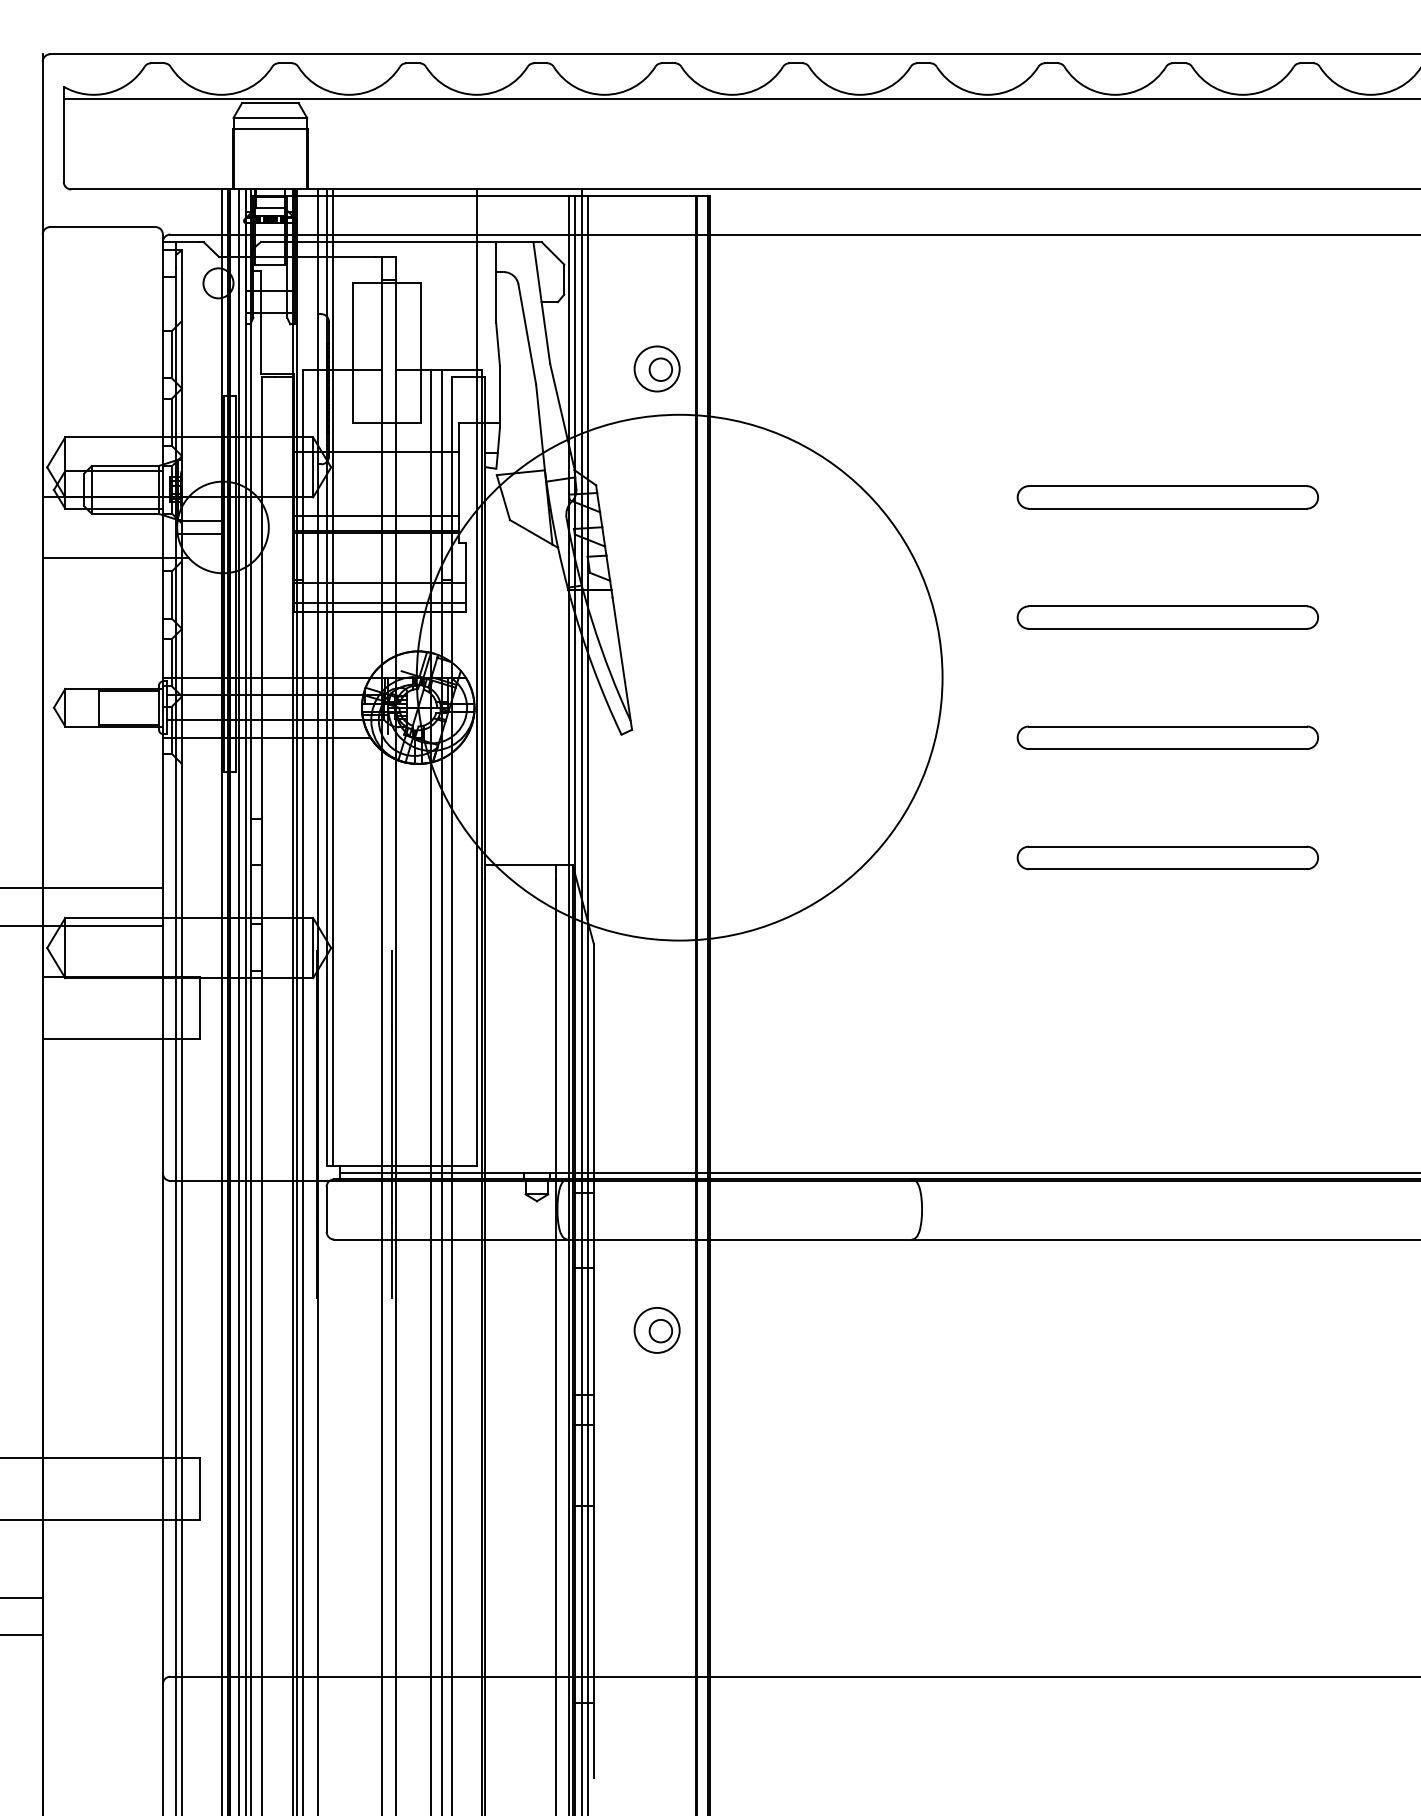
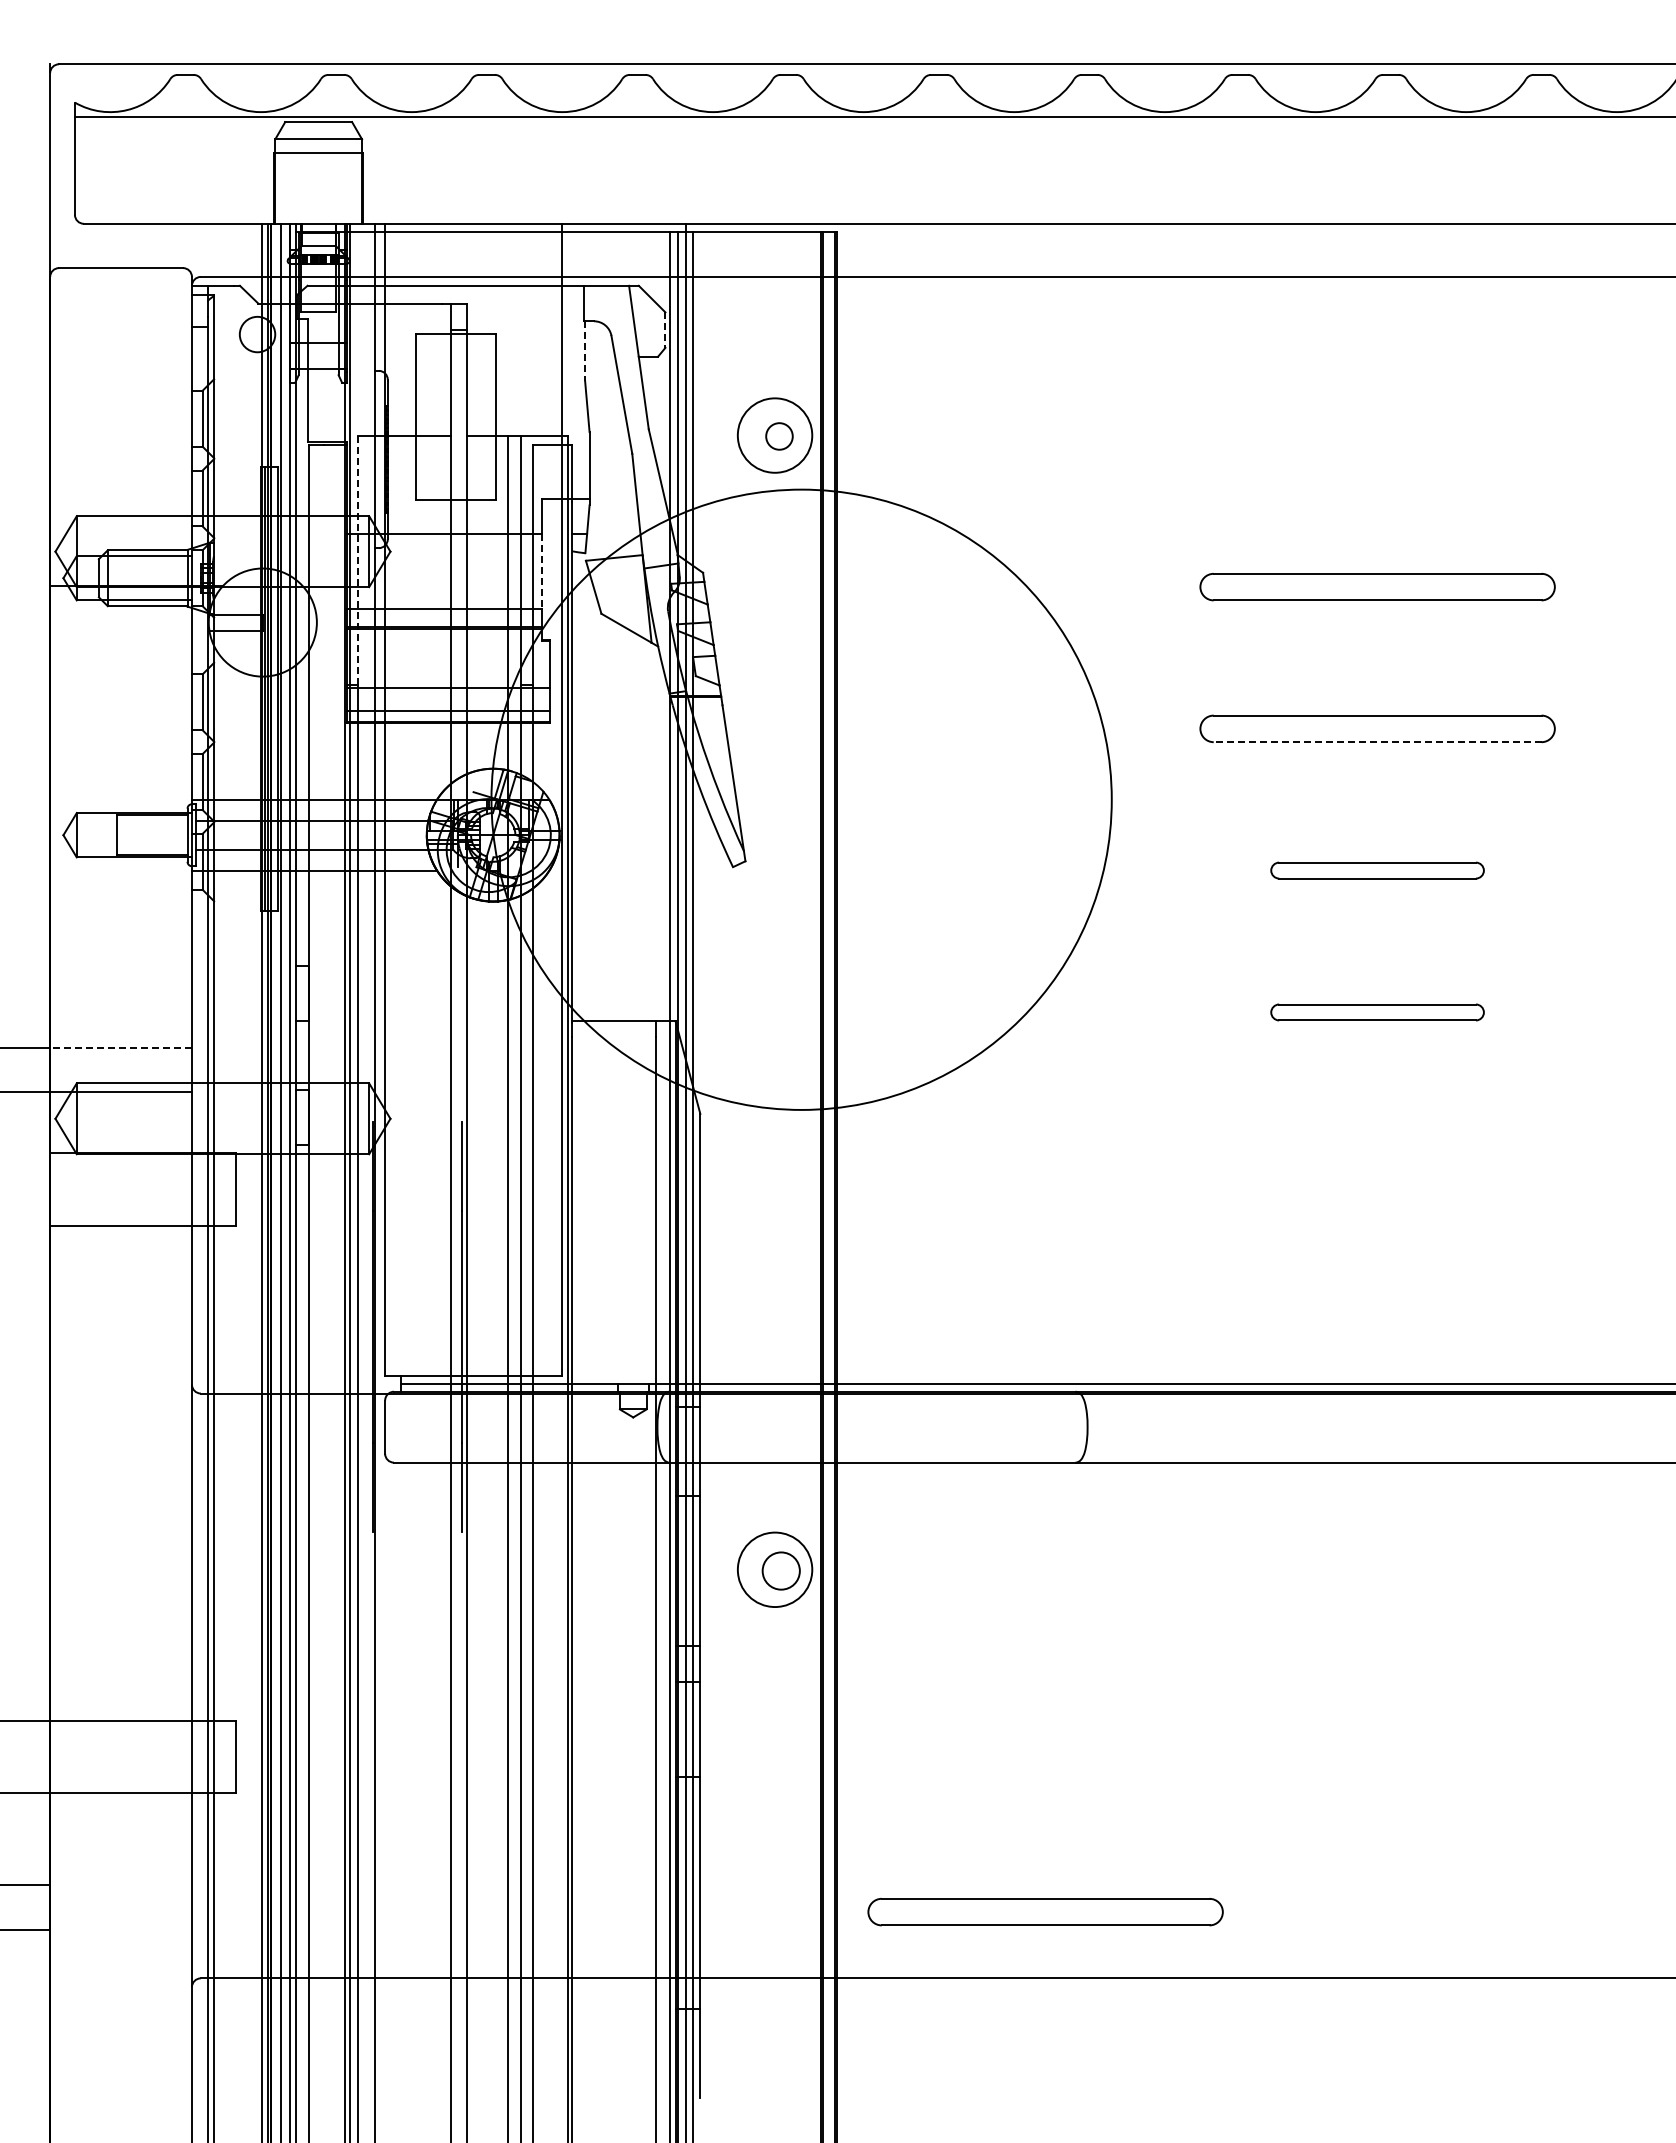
line: (564, 279) -> (665, 330), solid -> dashed
line: (496, 297) -> (585, 351), solid -> dashed
circle: (656, 368) -> (774, 435), size x1.4
line: (303, 474) -> (357, 560), solid -> dashed
line: (459, 484) -> (541, 571), solid -> dashed
line: (115, 557) -> (136, 658), removed
line: (1167, 629) -> (1377, 742), solid -> dashed
line: (333, 677) -> (393, 799), removed
part: (1167, 737) -> (1377, 870), size x0.6
part: (1167, 857) -> (1377, 1012), size x0.6
line: (103, 887) -> (121, 1047), solid -> dashed
part: (656, 1330) -> (774, 1569), size x1.4
part: (886, 1620) -> (1045, 1912), added

